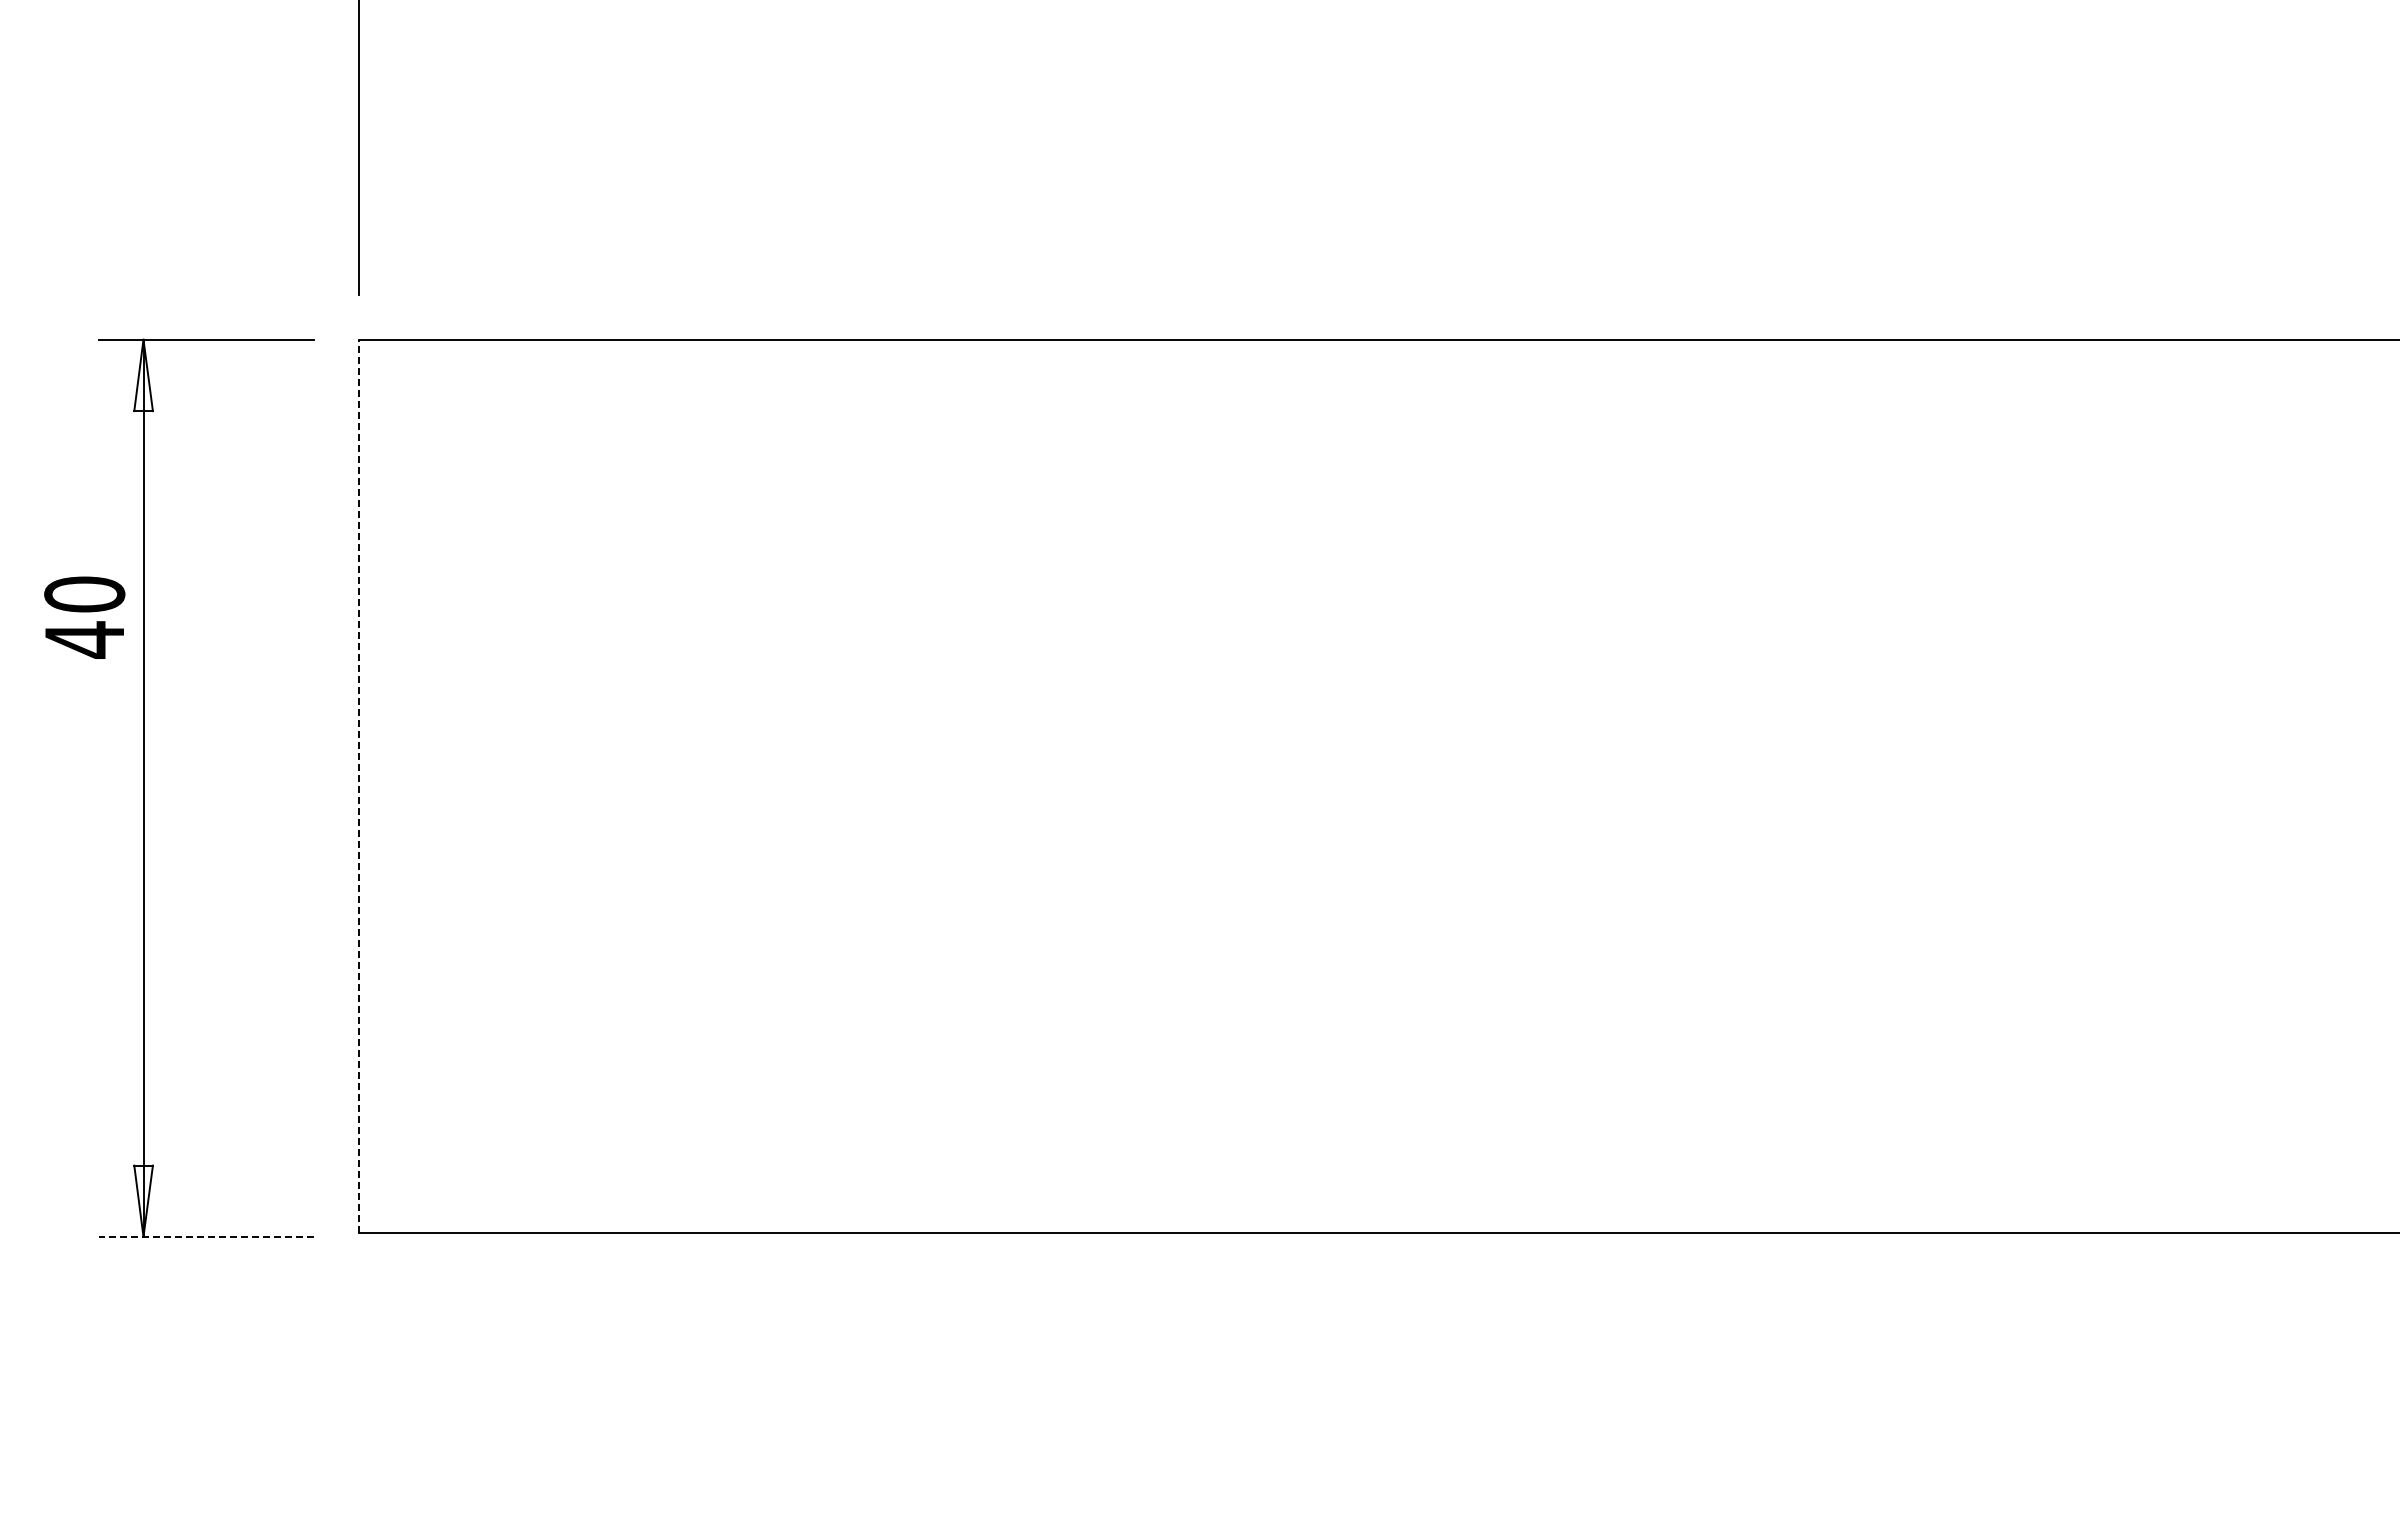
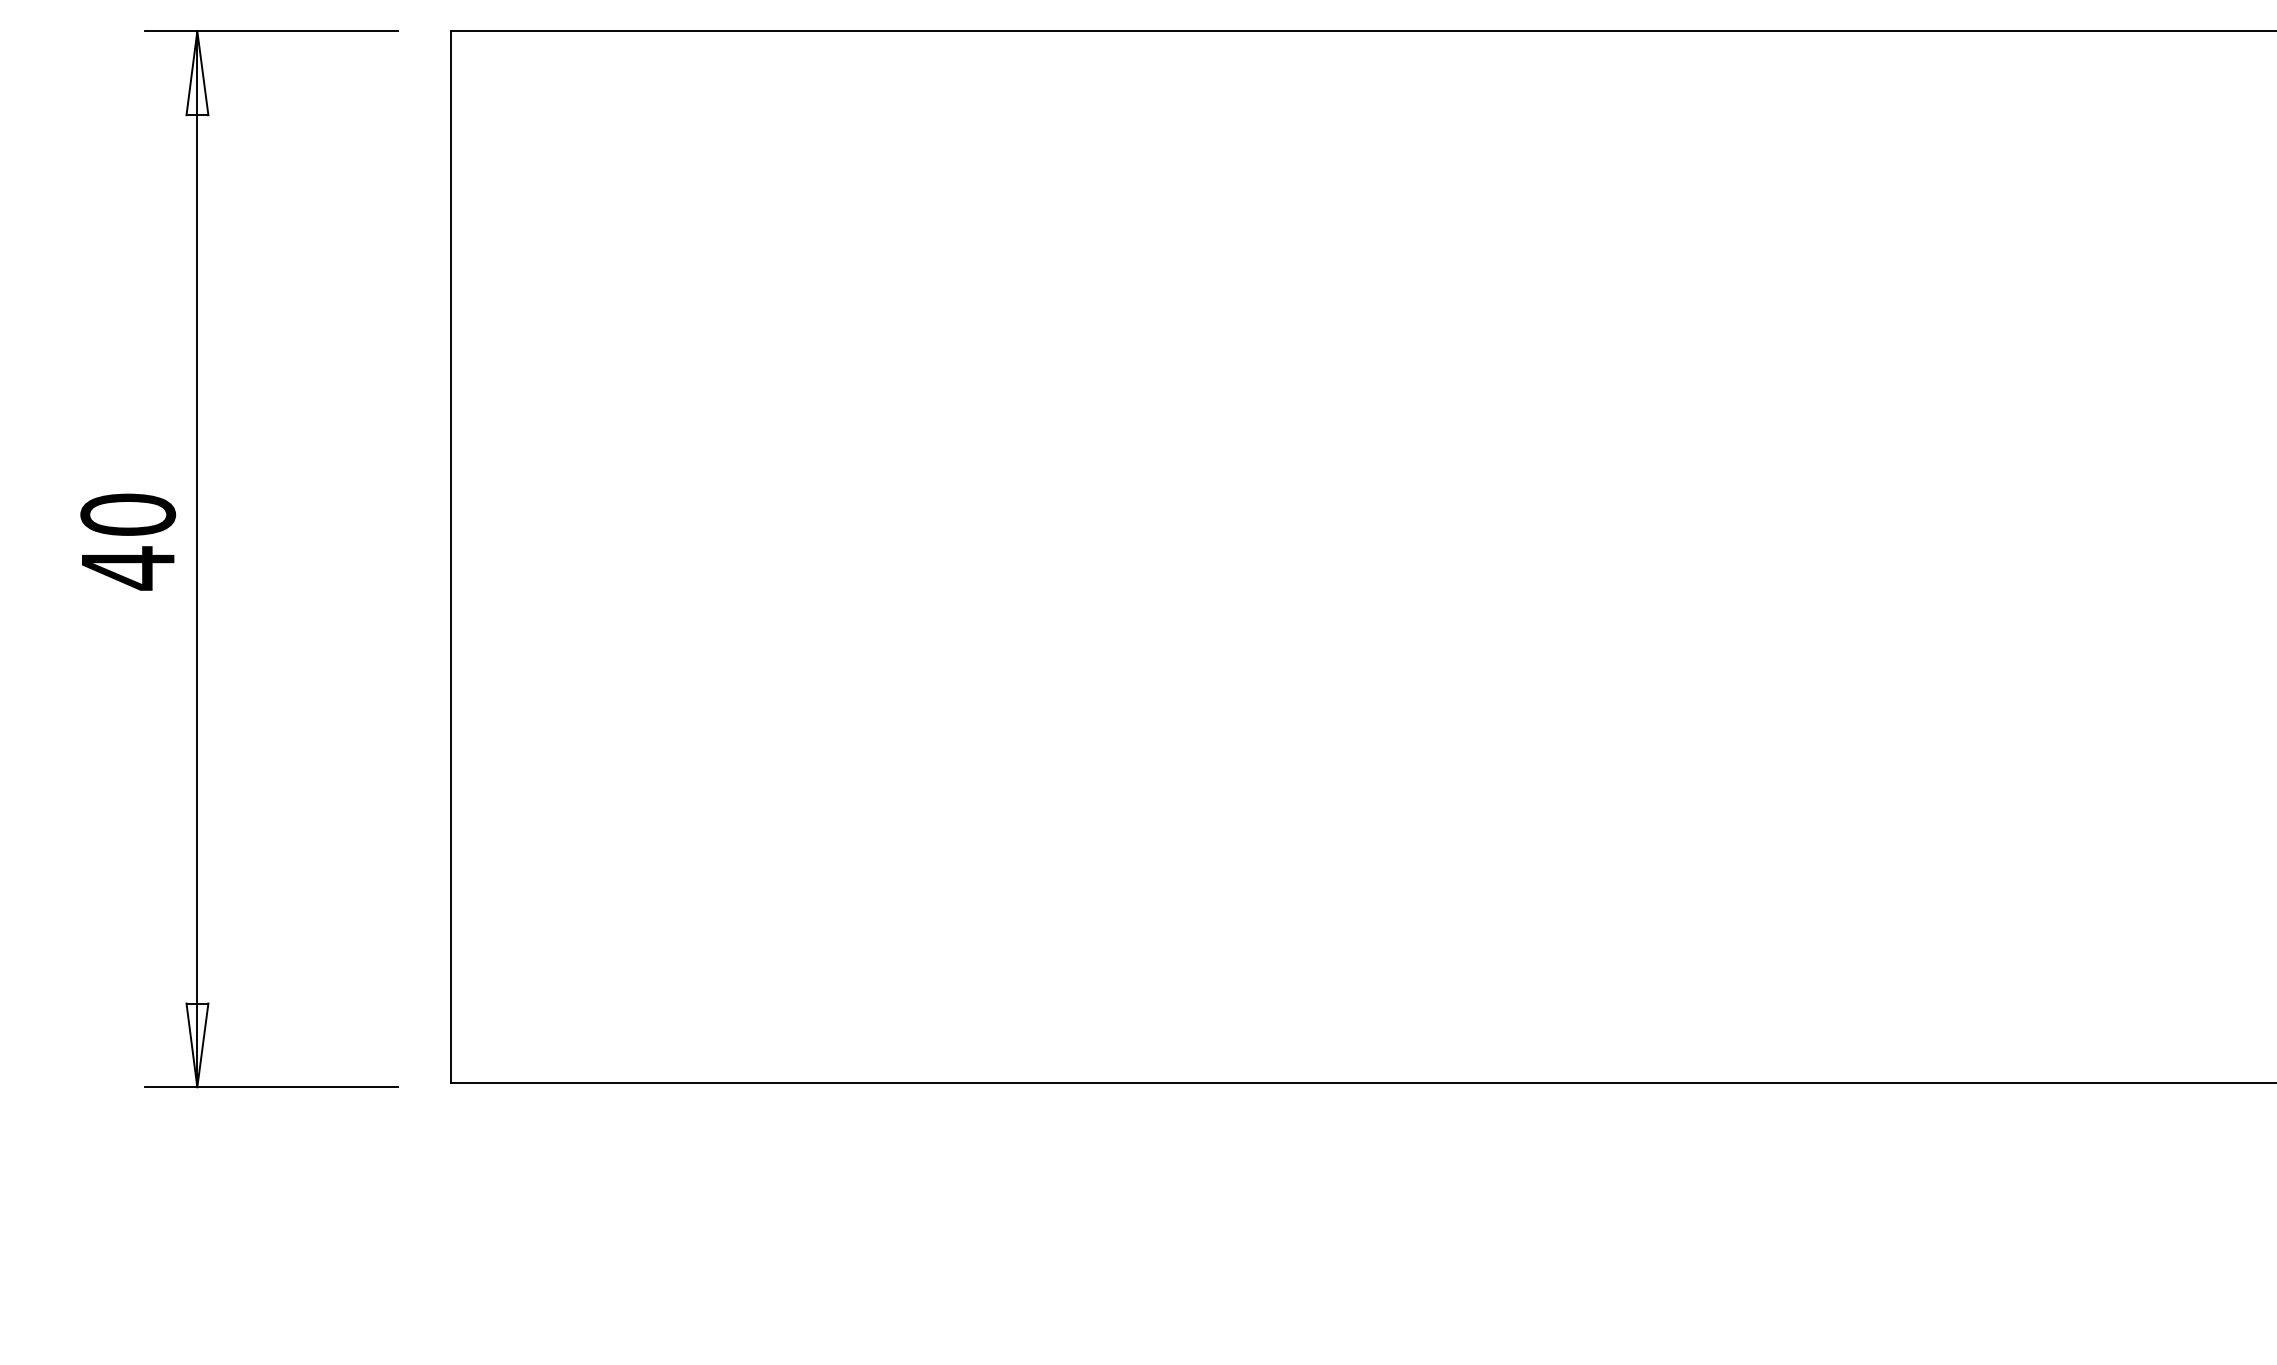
text: (84, 617) -> (127, 541), moved
line: (358, 786) -> (450, 557), dashed -> solid
line: (206, 1236) -> (271, 1086), dashed -> solid

